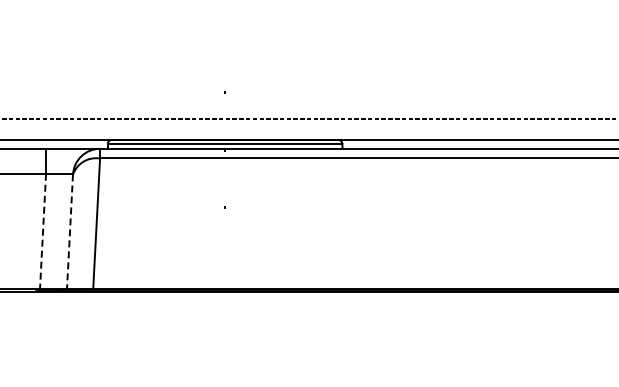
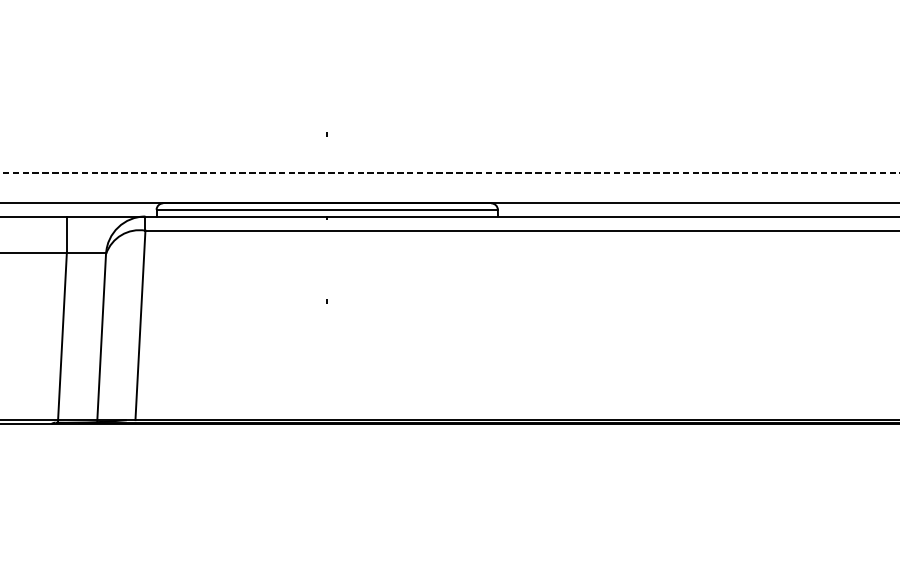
line: (43, 232) -> (63, 338), dashed -> solid
line: (69, 232) -> (100, 338), dashed -> solid

